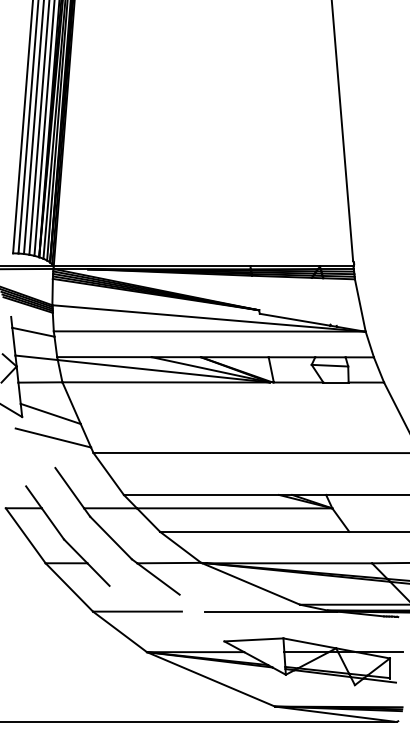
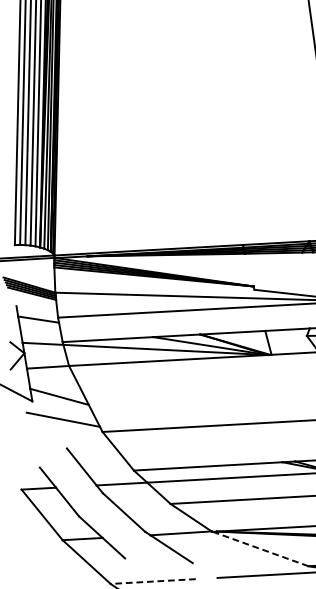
line: (251, 584) -> (260, 549), solid -> dashed
line: (136, 611) -> (152, 581), solid -> dashed

